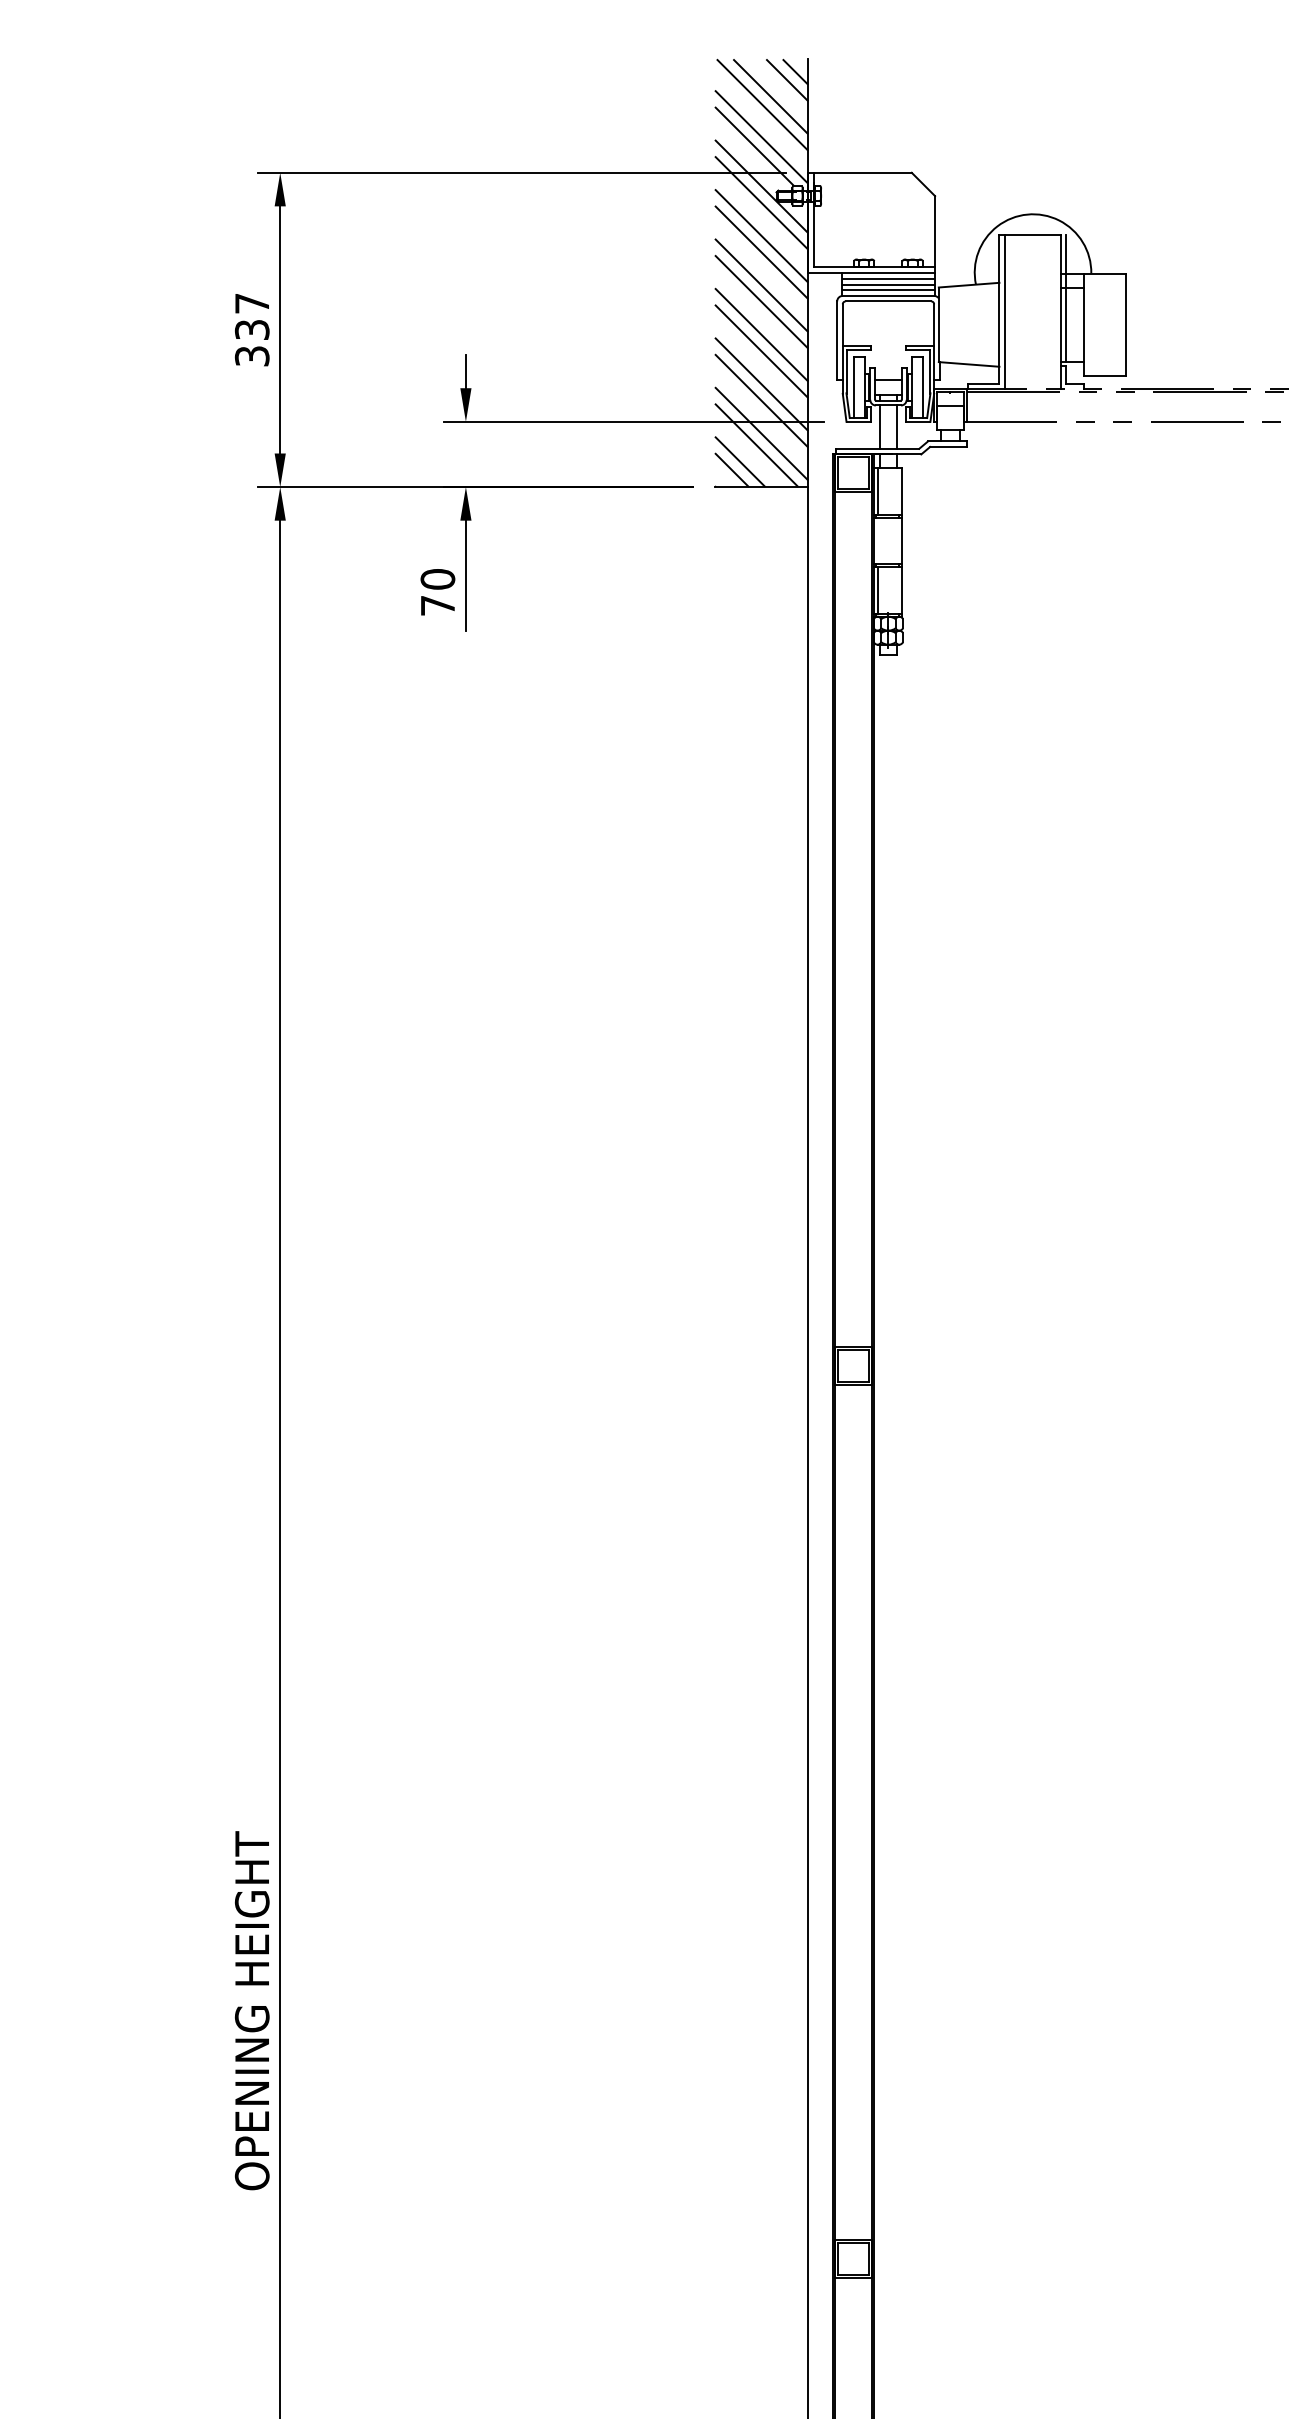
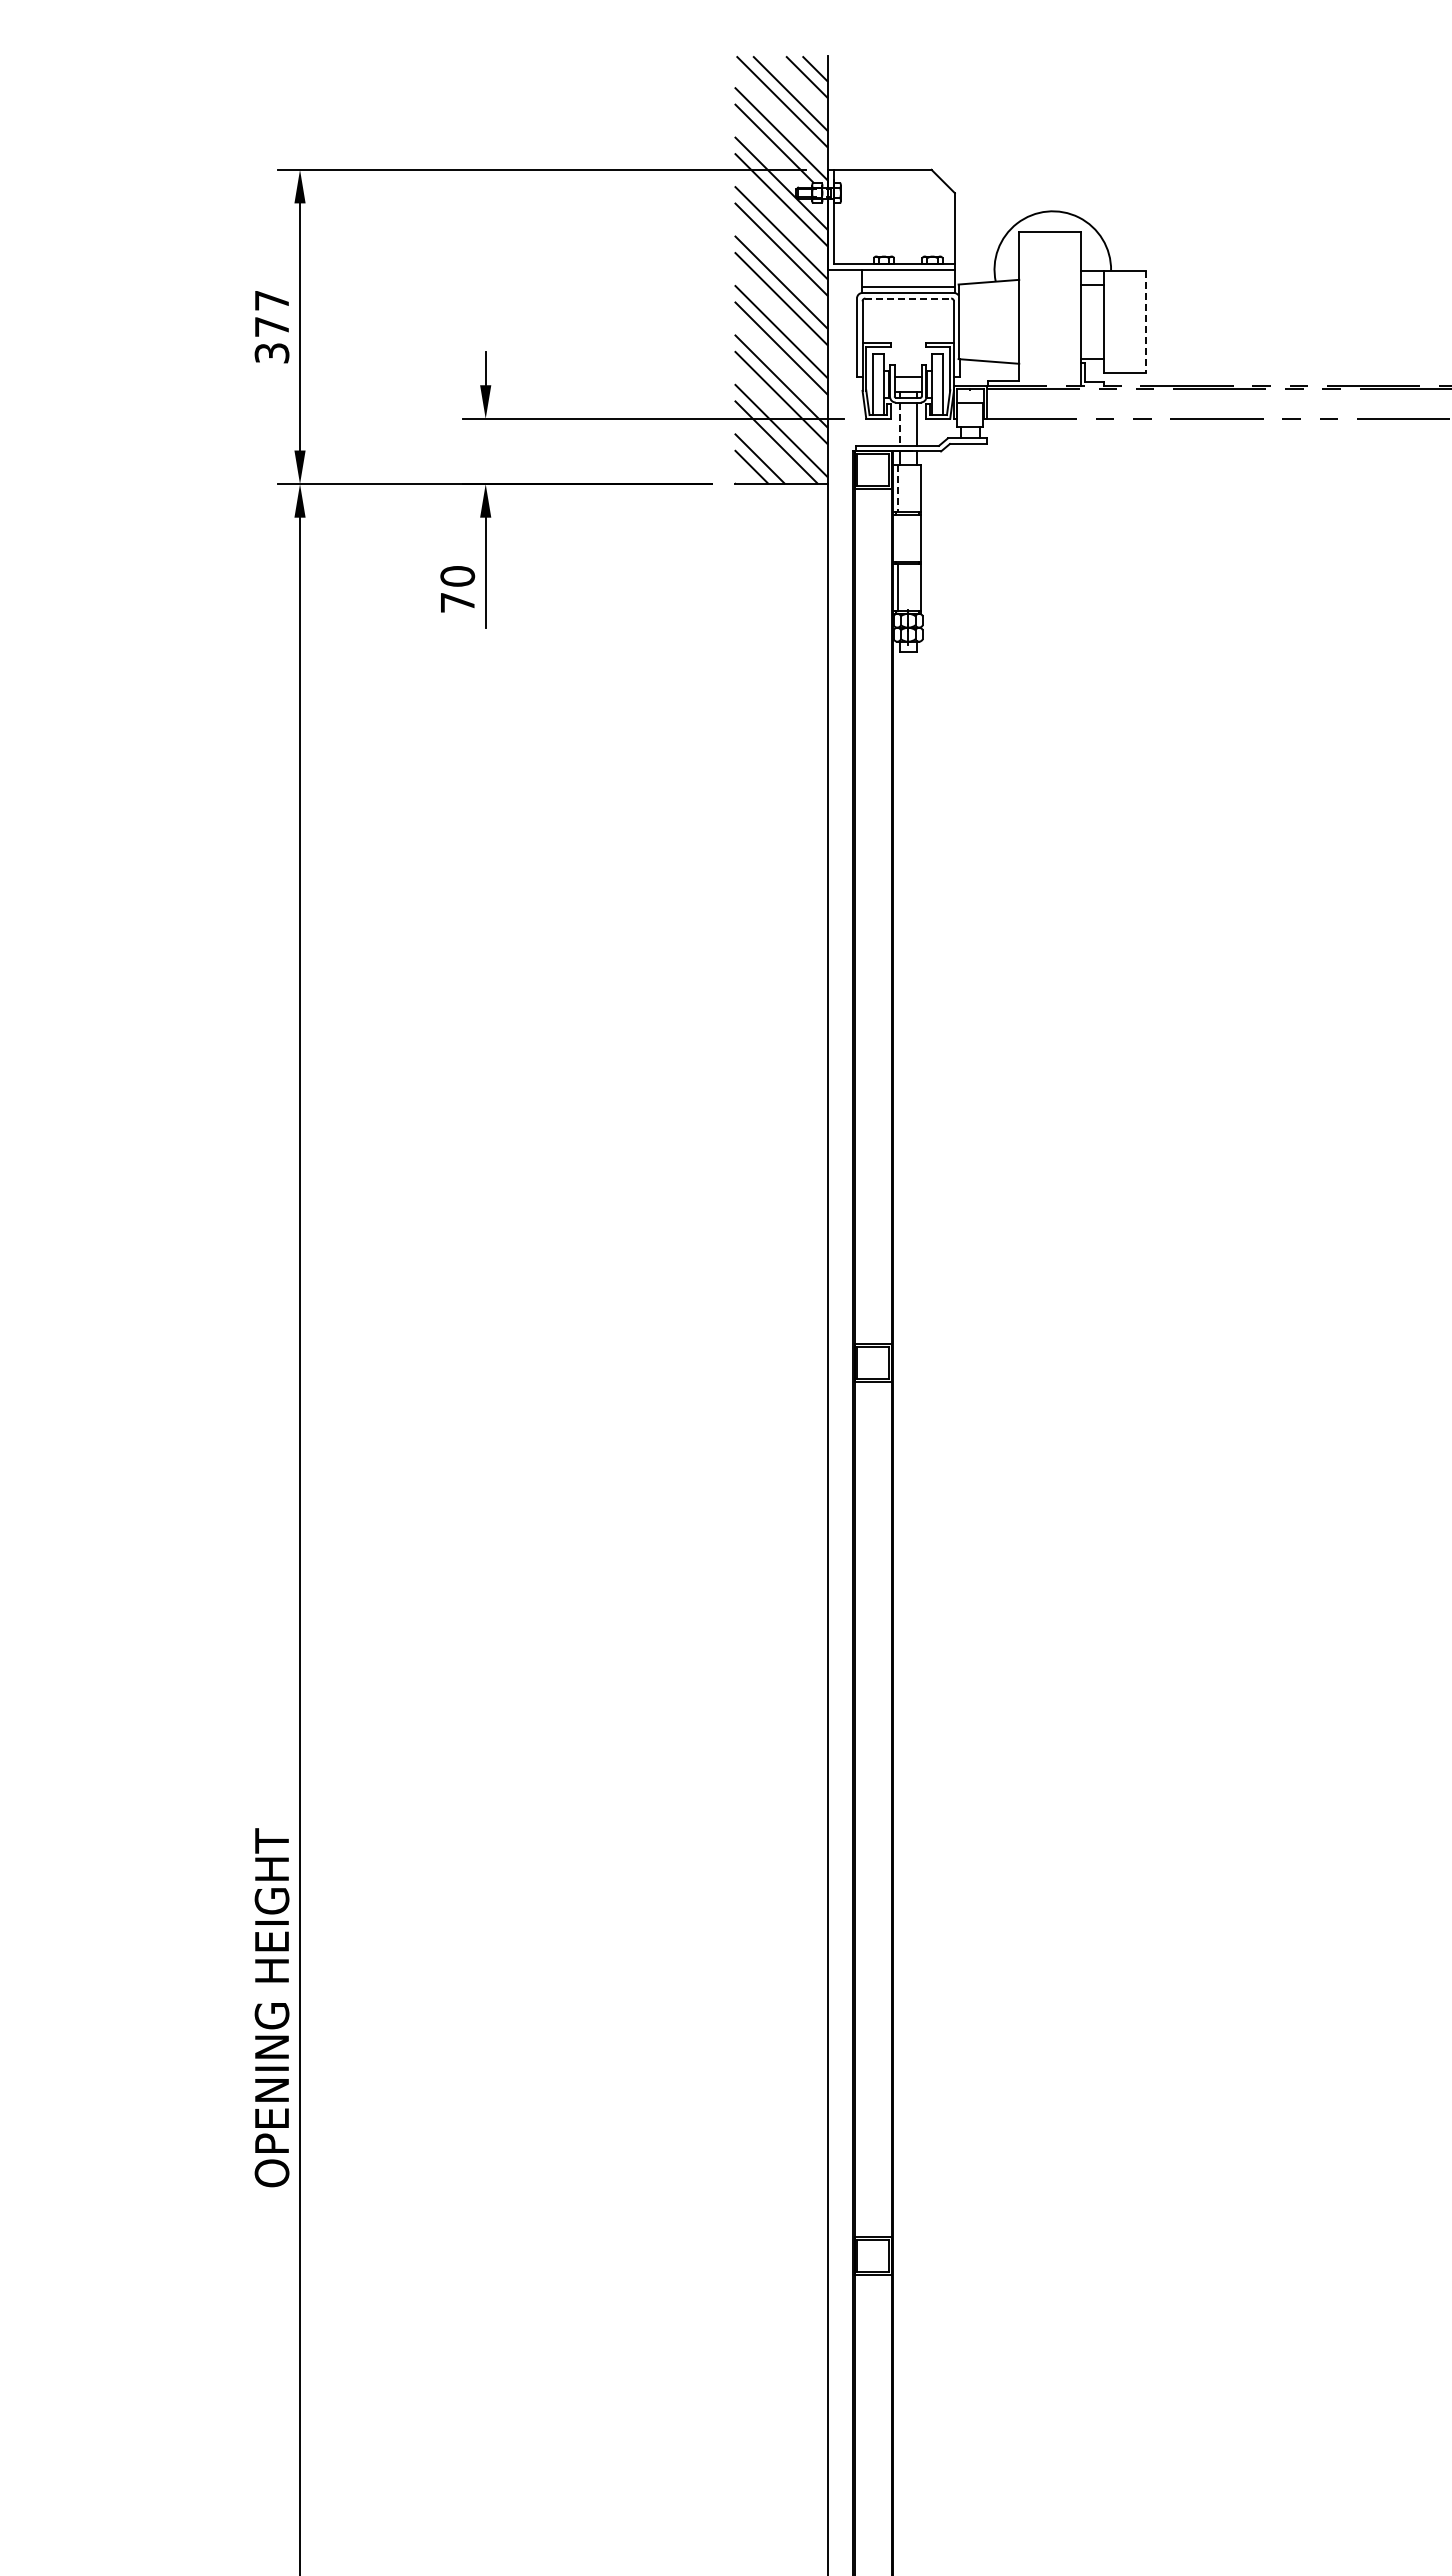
line: (887, 279) -> (907, 276), removed
line: (887, 284) -> (907, 281), removed
line: (1065, 298) -> (1085, 295), removed
line: (888, 301) -> (908, 298), solid -> dashed
line: (1004, 312) -> (1024, 309), removed
line: (1126, 325) -> (1146, 322), solid -> dashed
text: (251, 329) -> (271, 326), 337 -> 377
line: (879, 427) -> (899, 424), solid -> dashed
line: (878, 492) -> (898, 489), solid -> dashed

